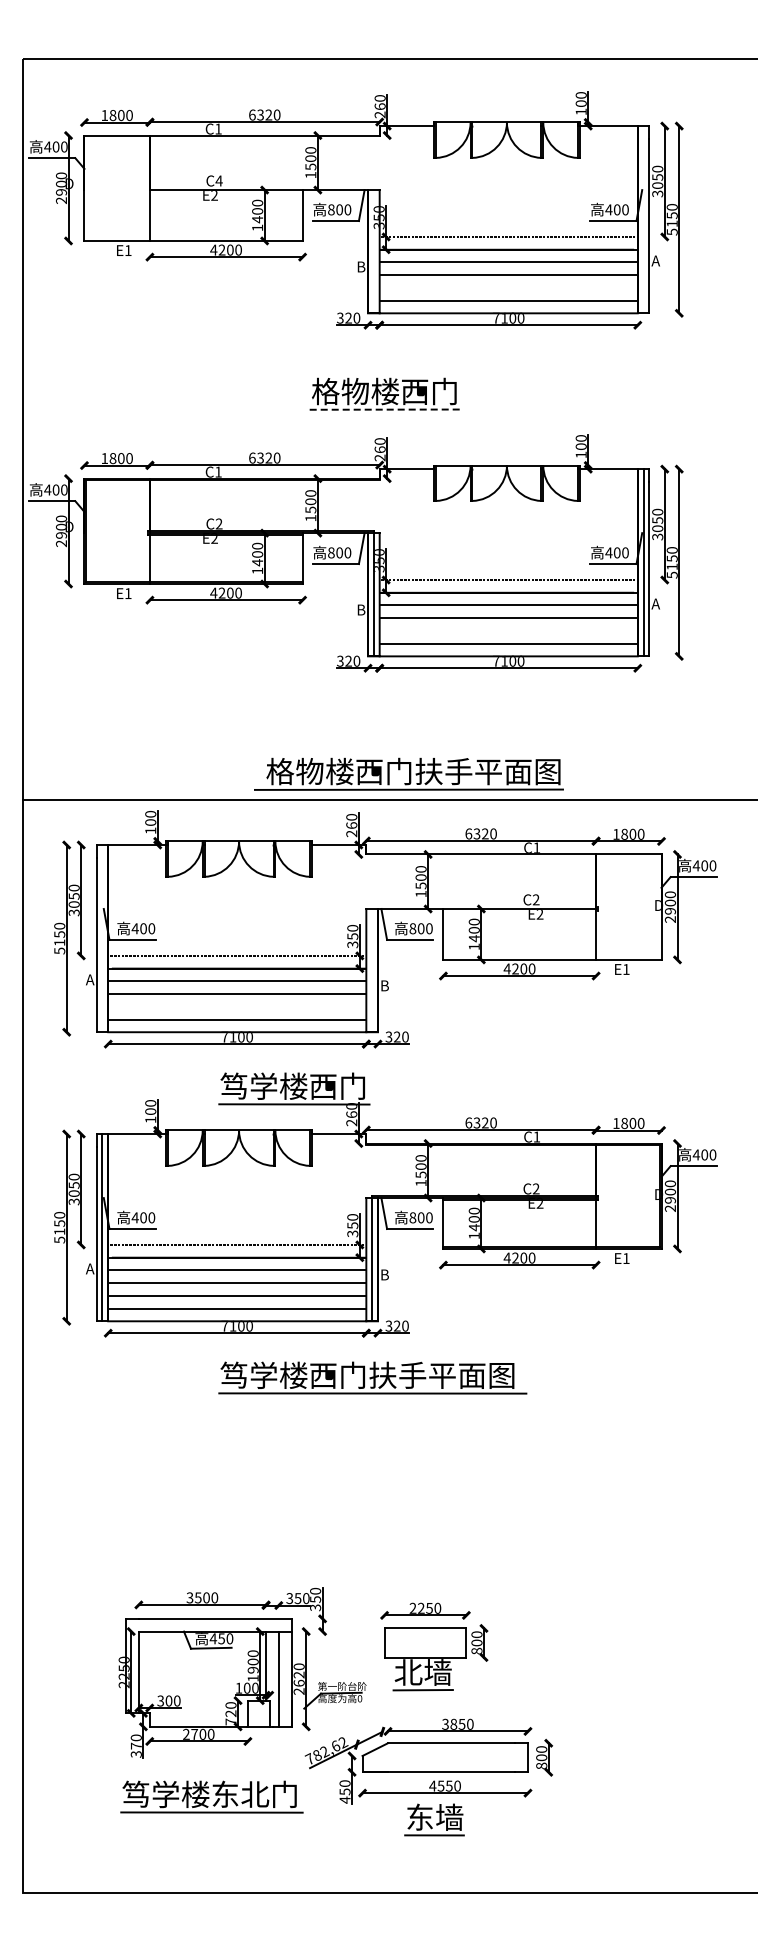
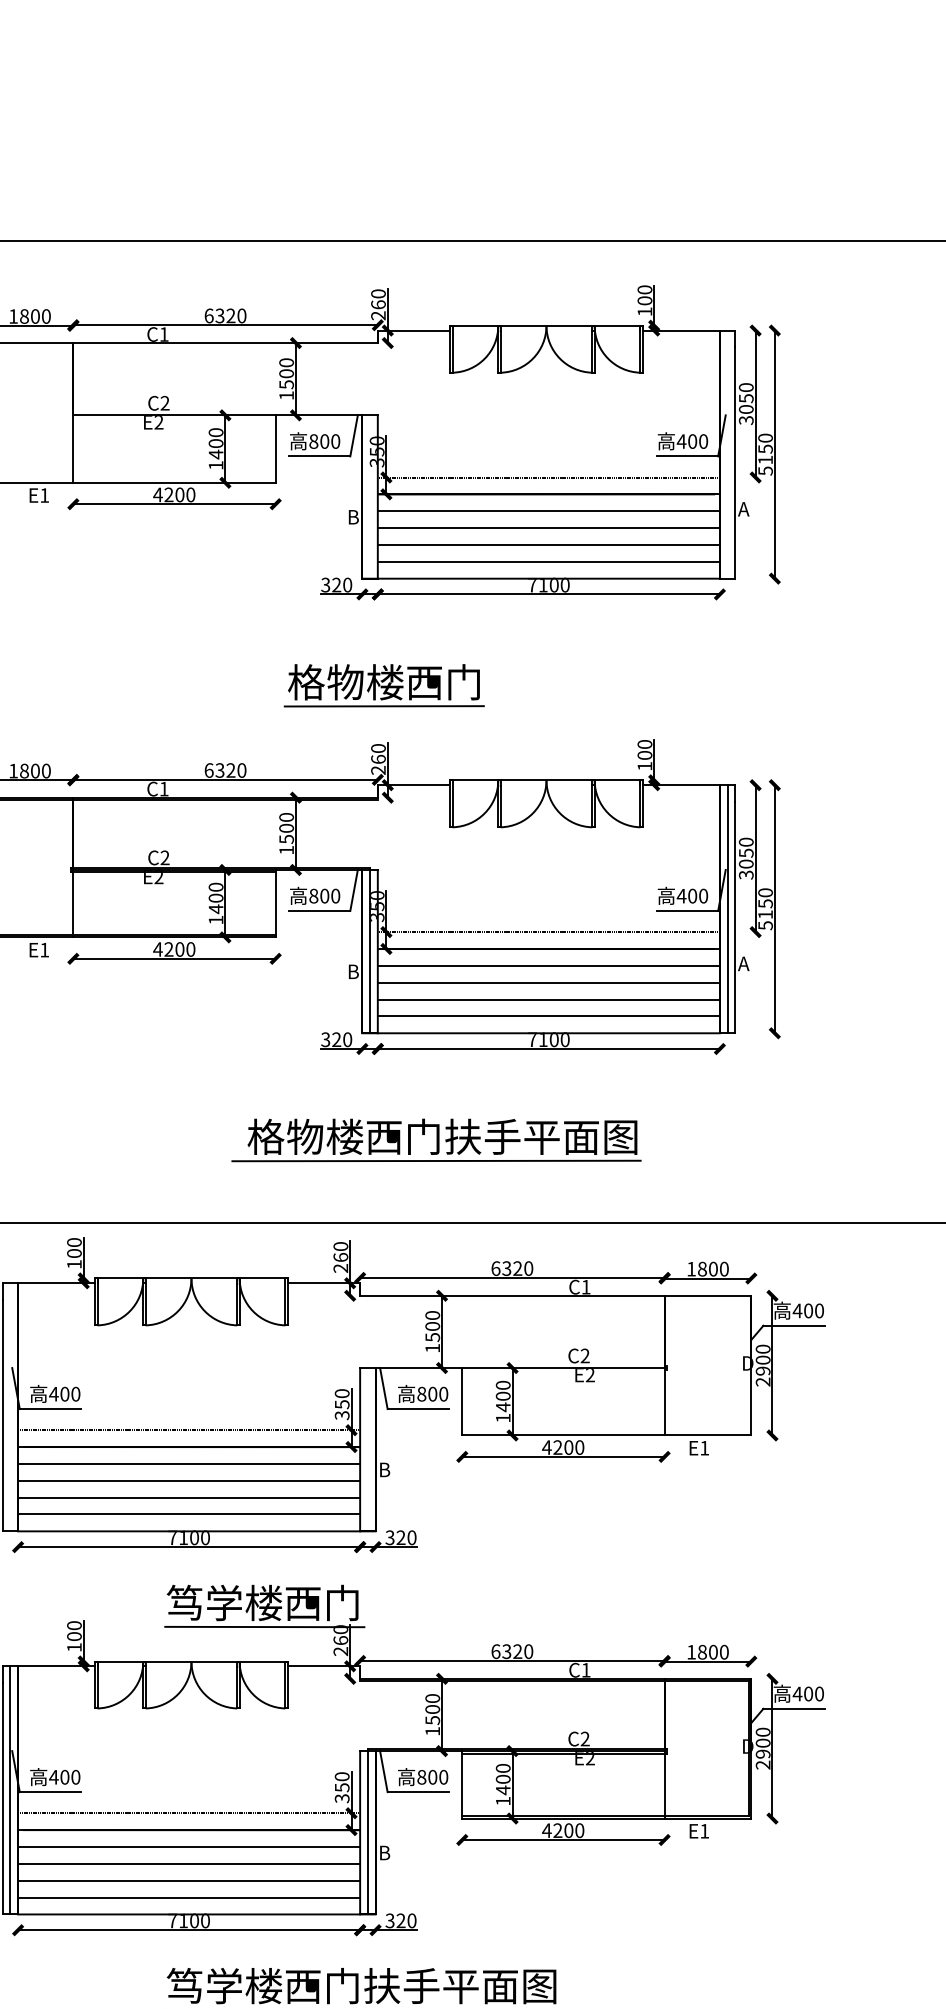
text: (218, 180) -> (164, 402), C4 -> C2
line: (508, 287) -> (548, 544), added
line: (384, 409) -> (384, 706), dashed -> solid
line: (508, 630) -> (548, 998), added
part: (408, 773) -> (435, 1139), moved
line: (237, 1006) -> (189, 1497), added

